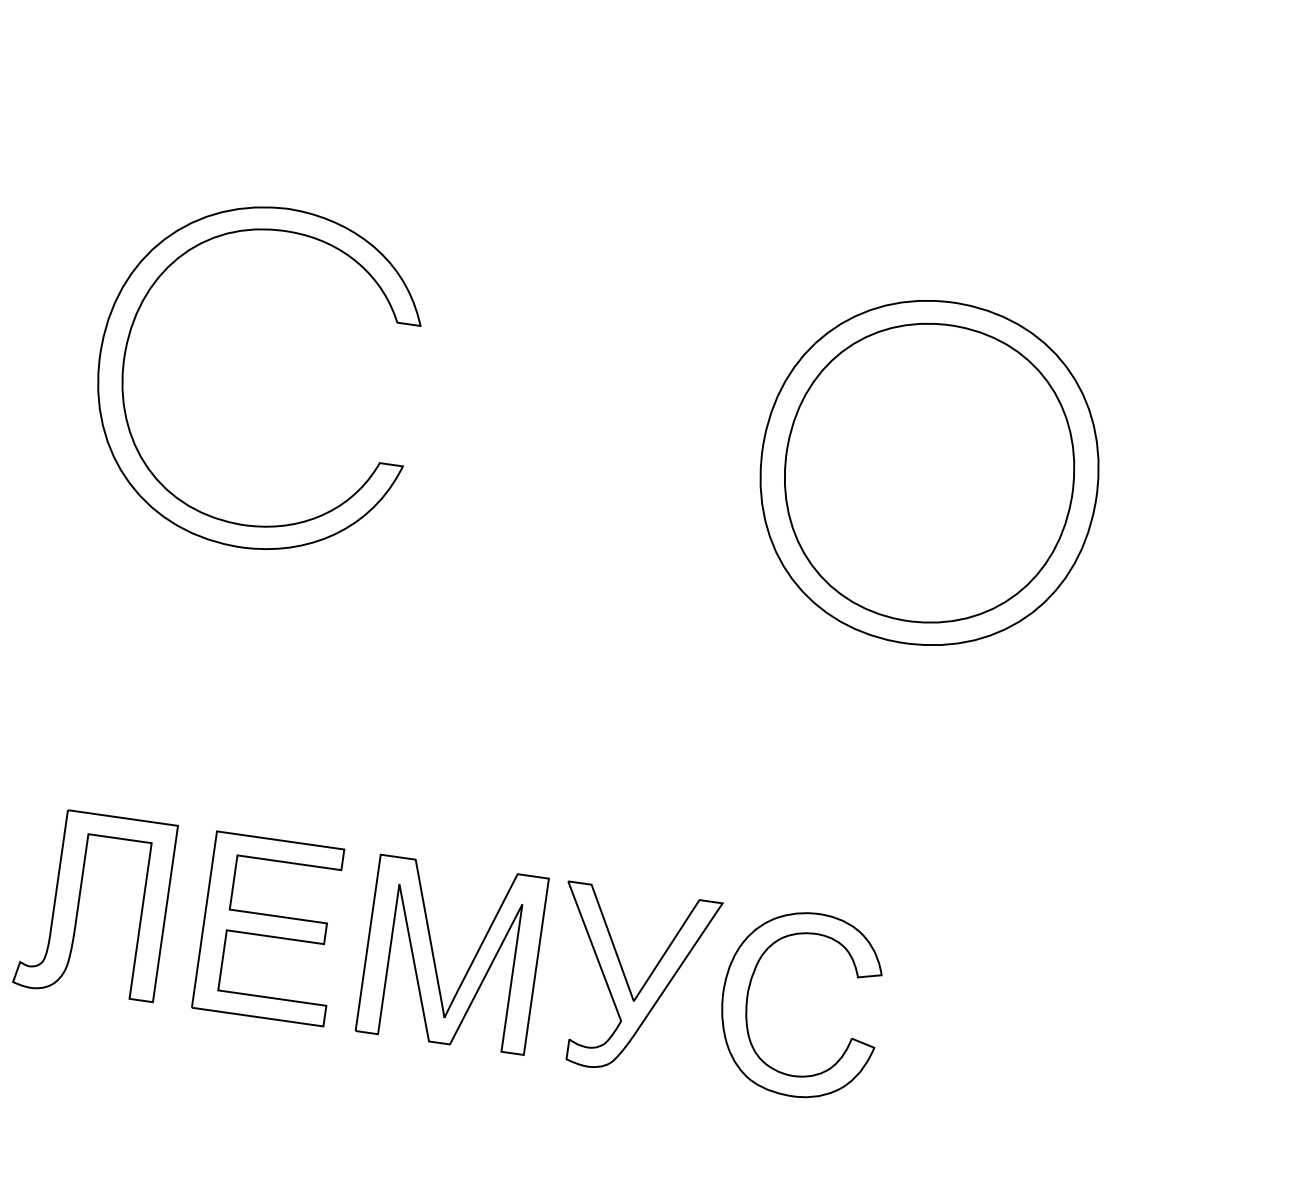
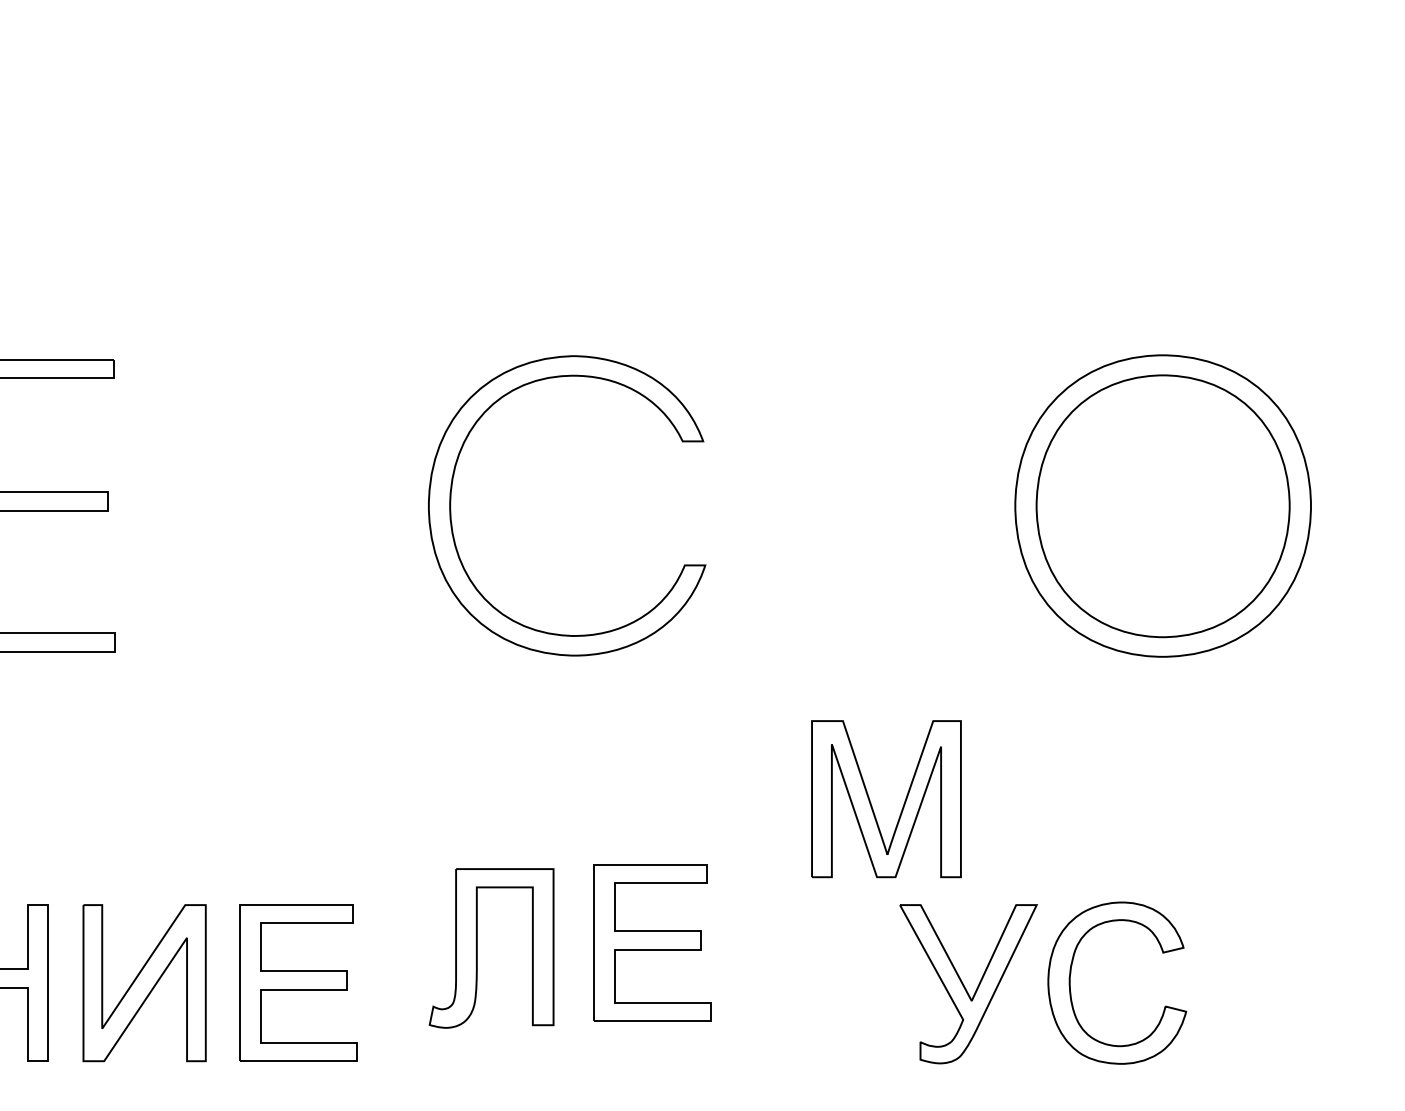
part: (79, 903) -> (477, 948), moved
part: (270, 928) -> (652, 942), moved
part: (435, 959) -> (872, 805), moved

